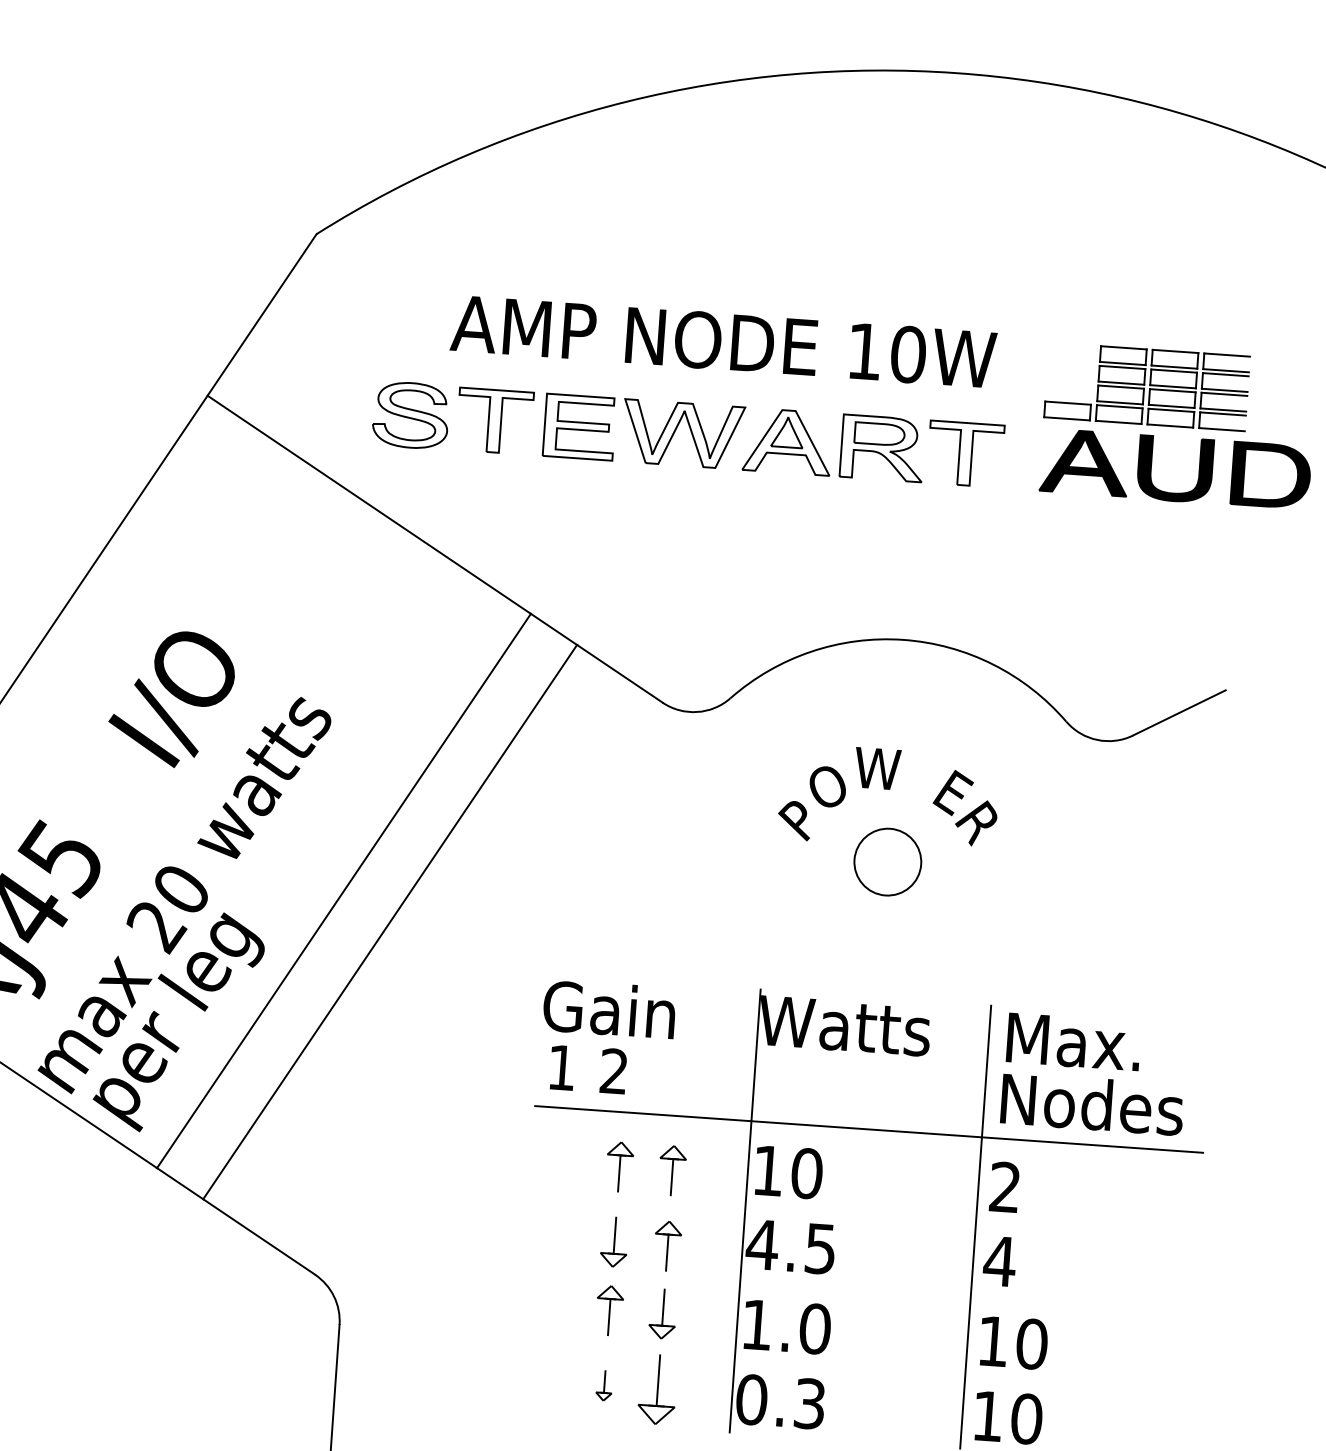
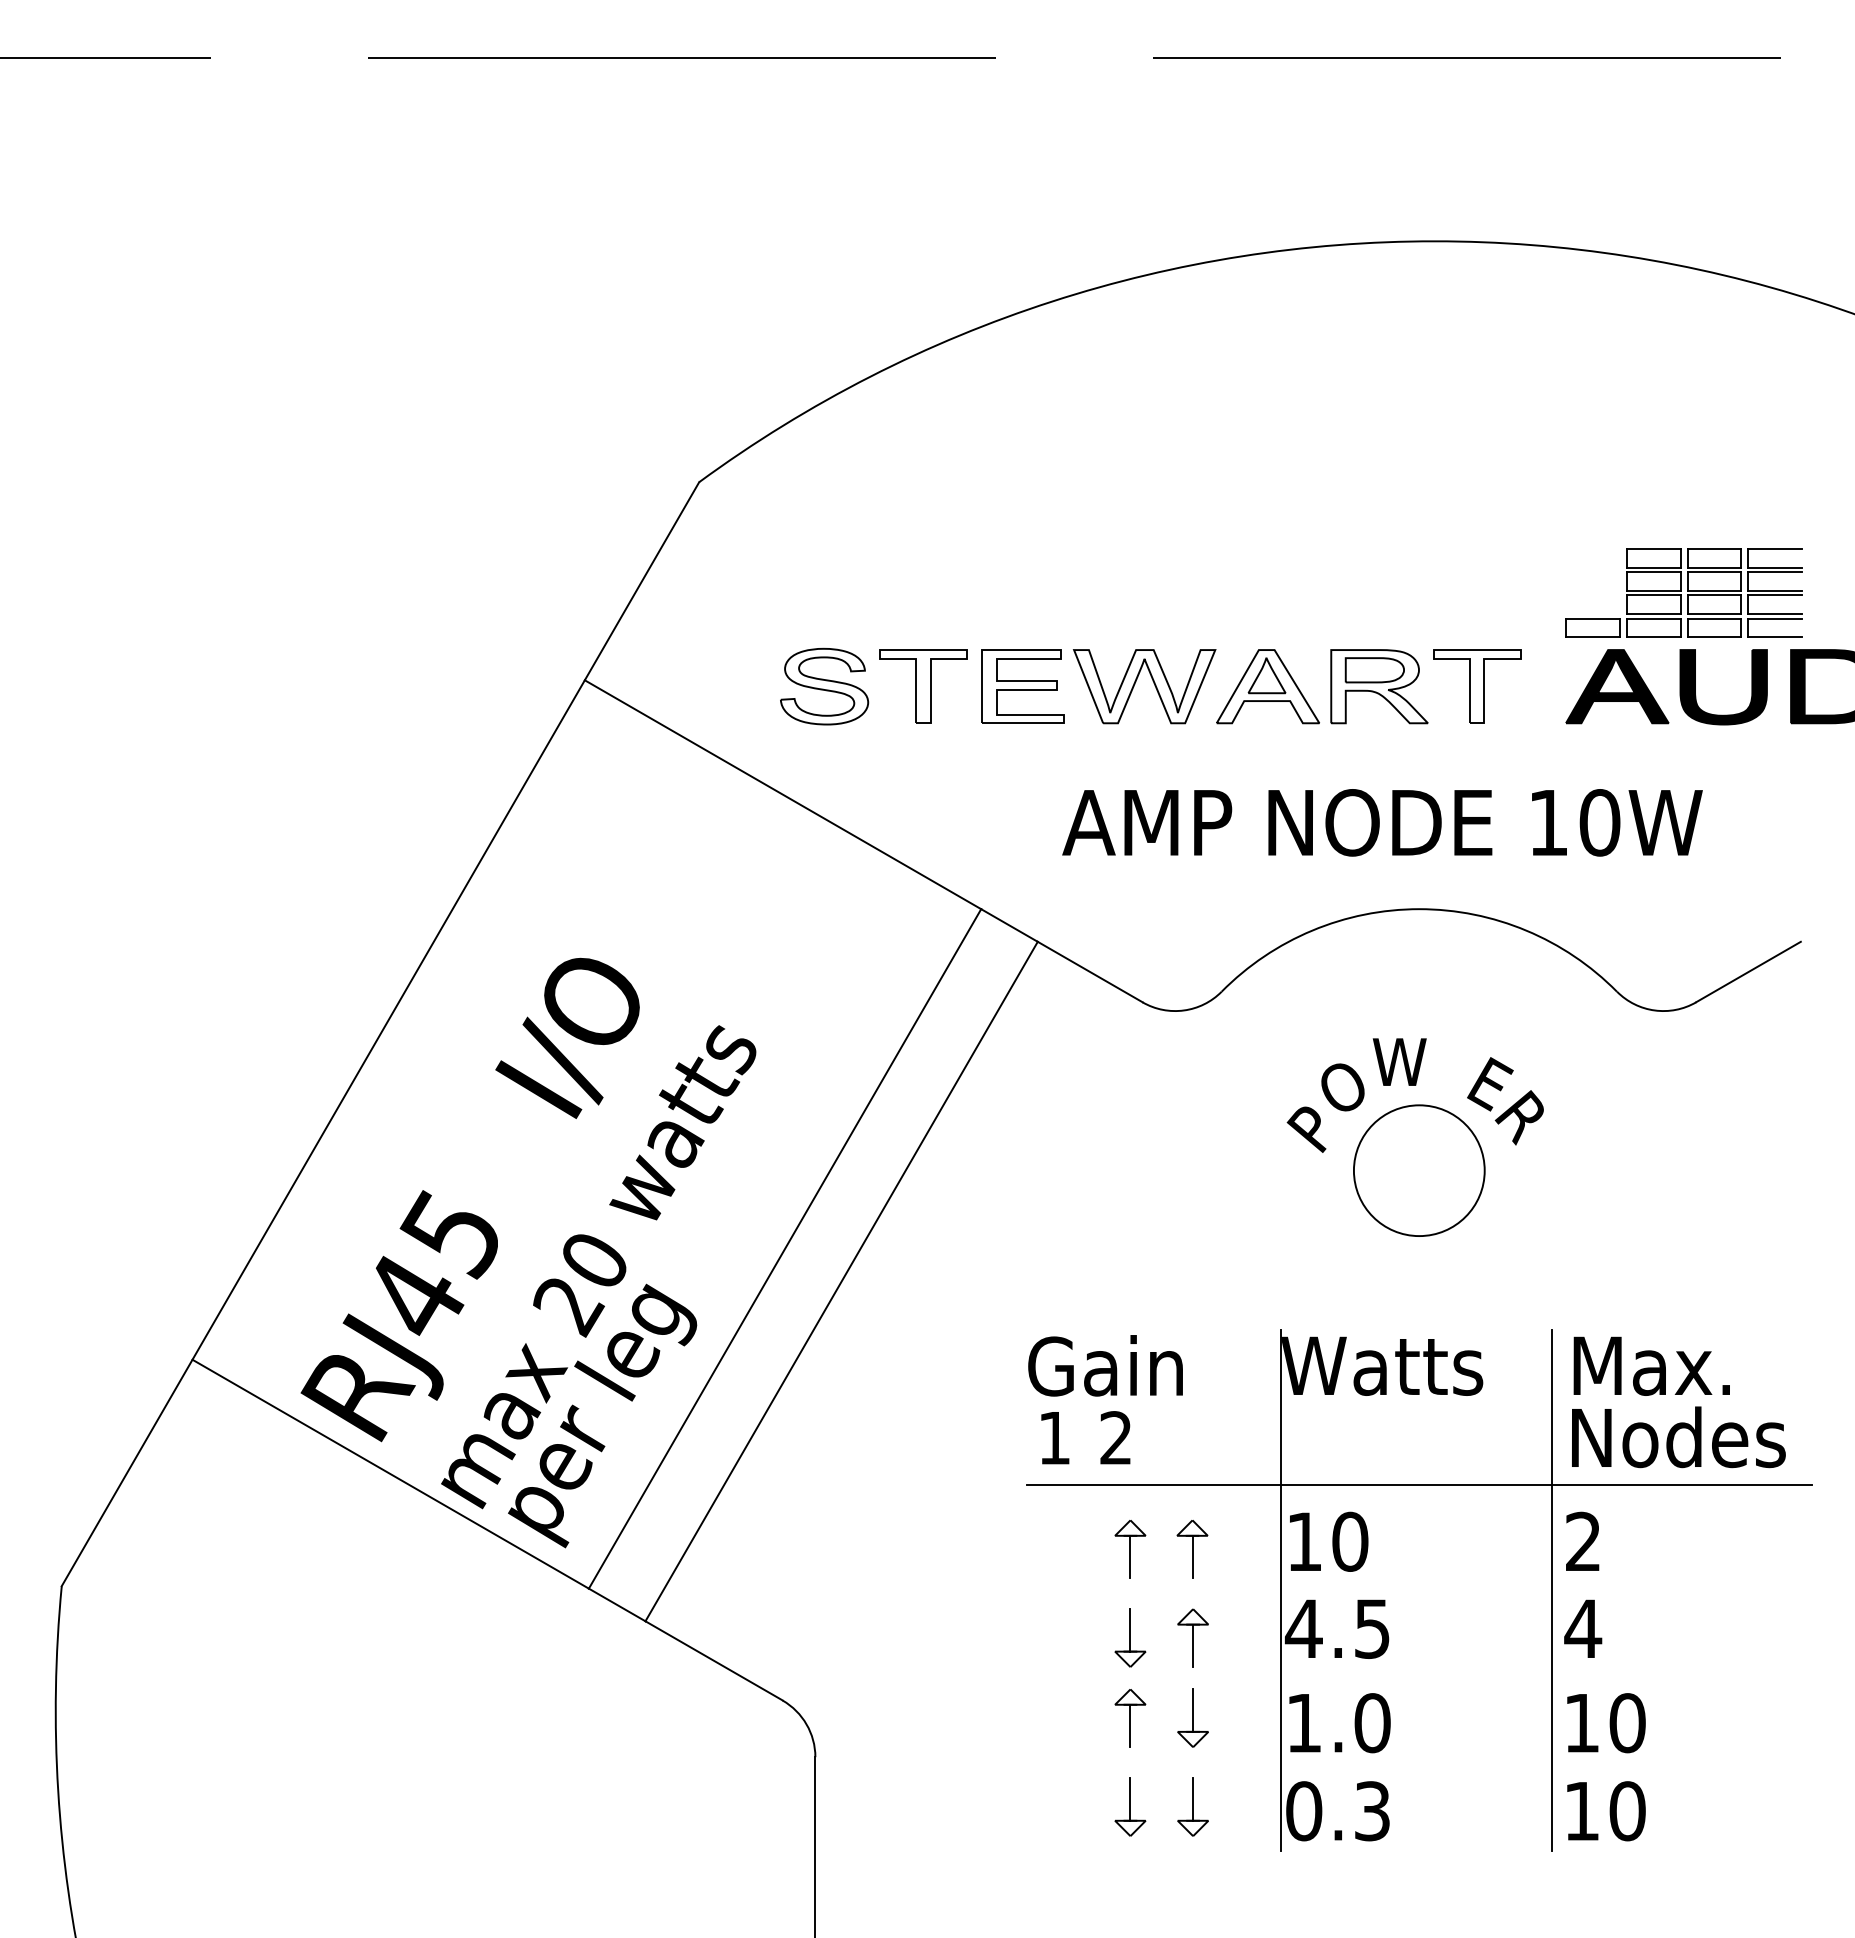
text: (723, 341) -> (1382, 822), moved
circle: (887, 862) -> (1419, 1170), size x1.67
part: (604, 1385) -> (1130, 1806), size x1.67
part: (657, 1389) -> (1192, 1806), size x0.71

